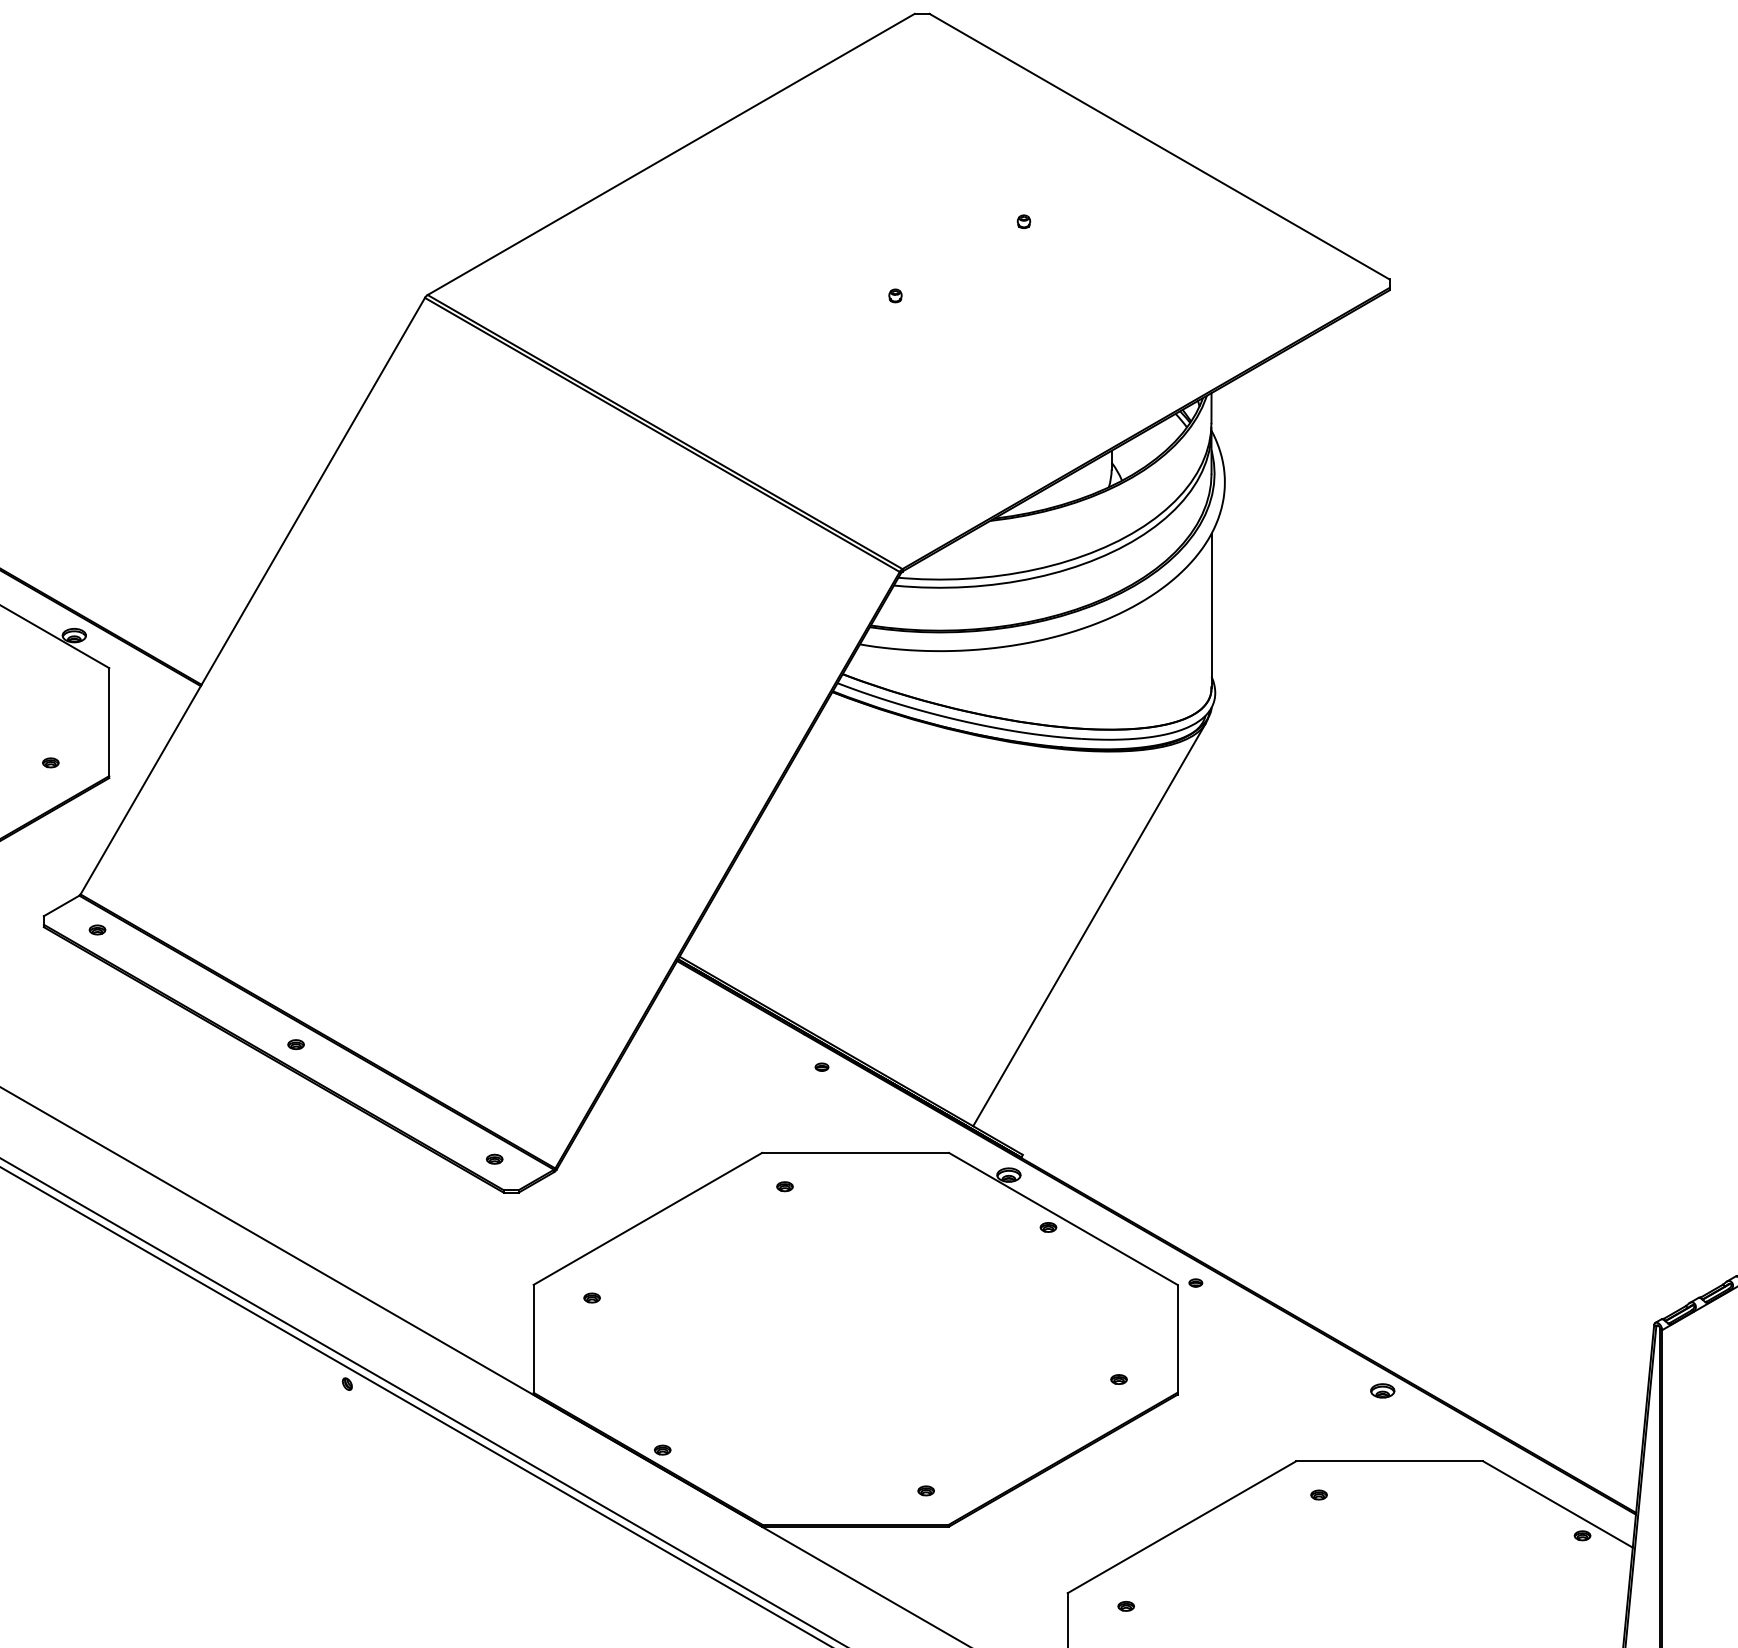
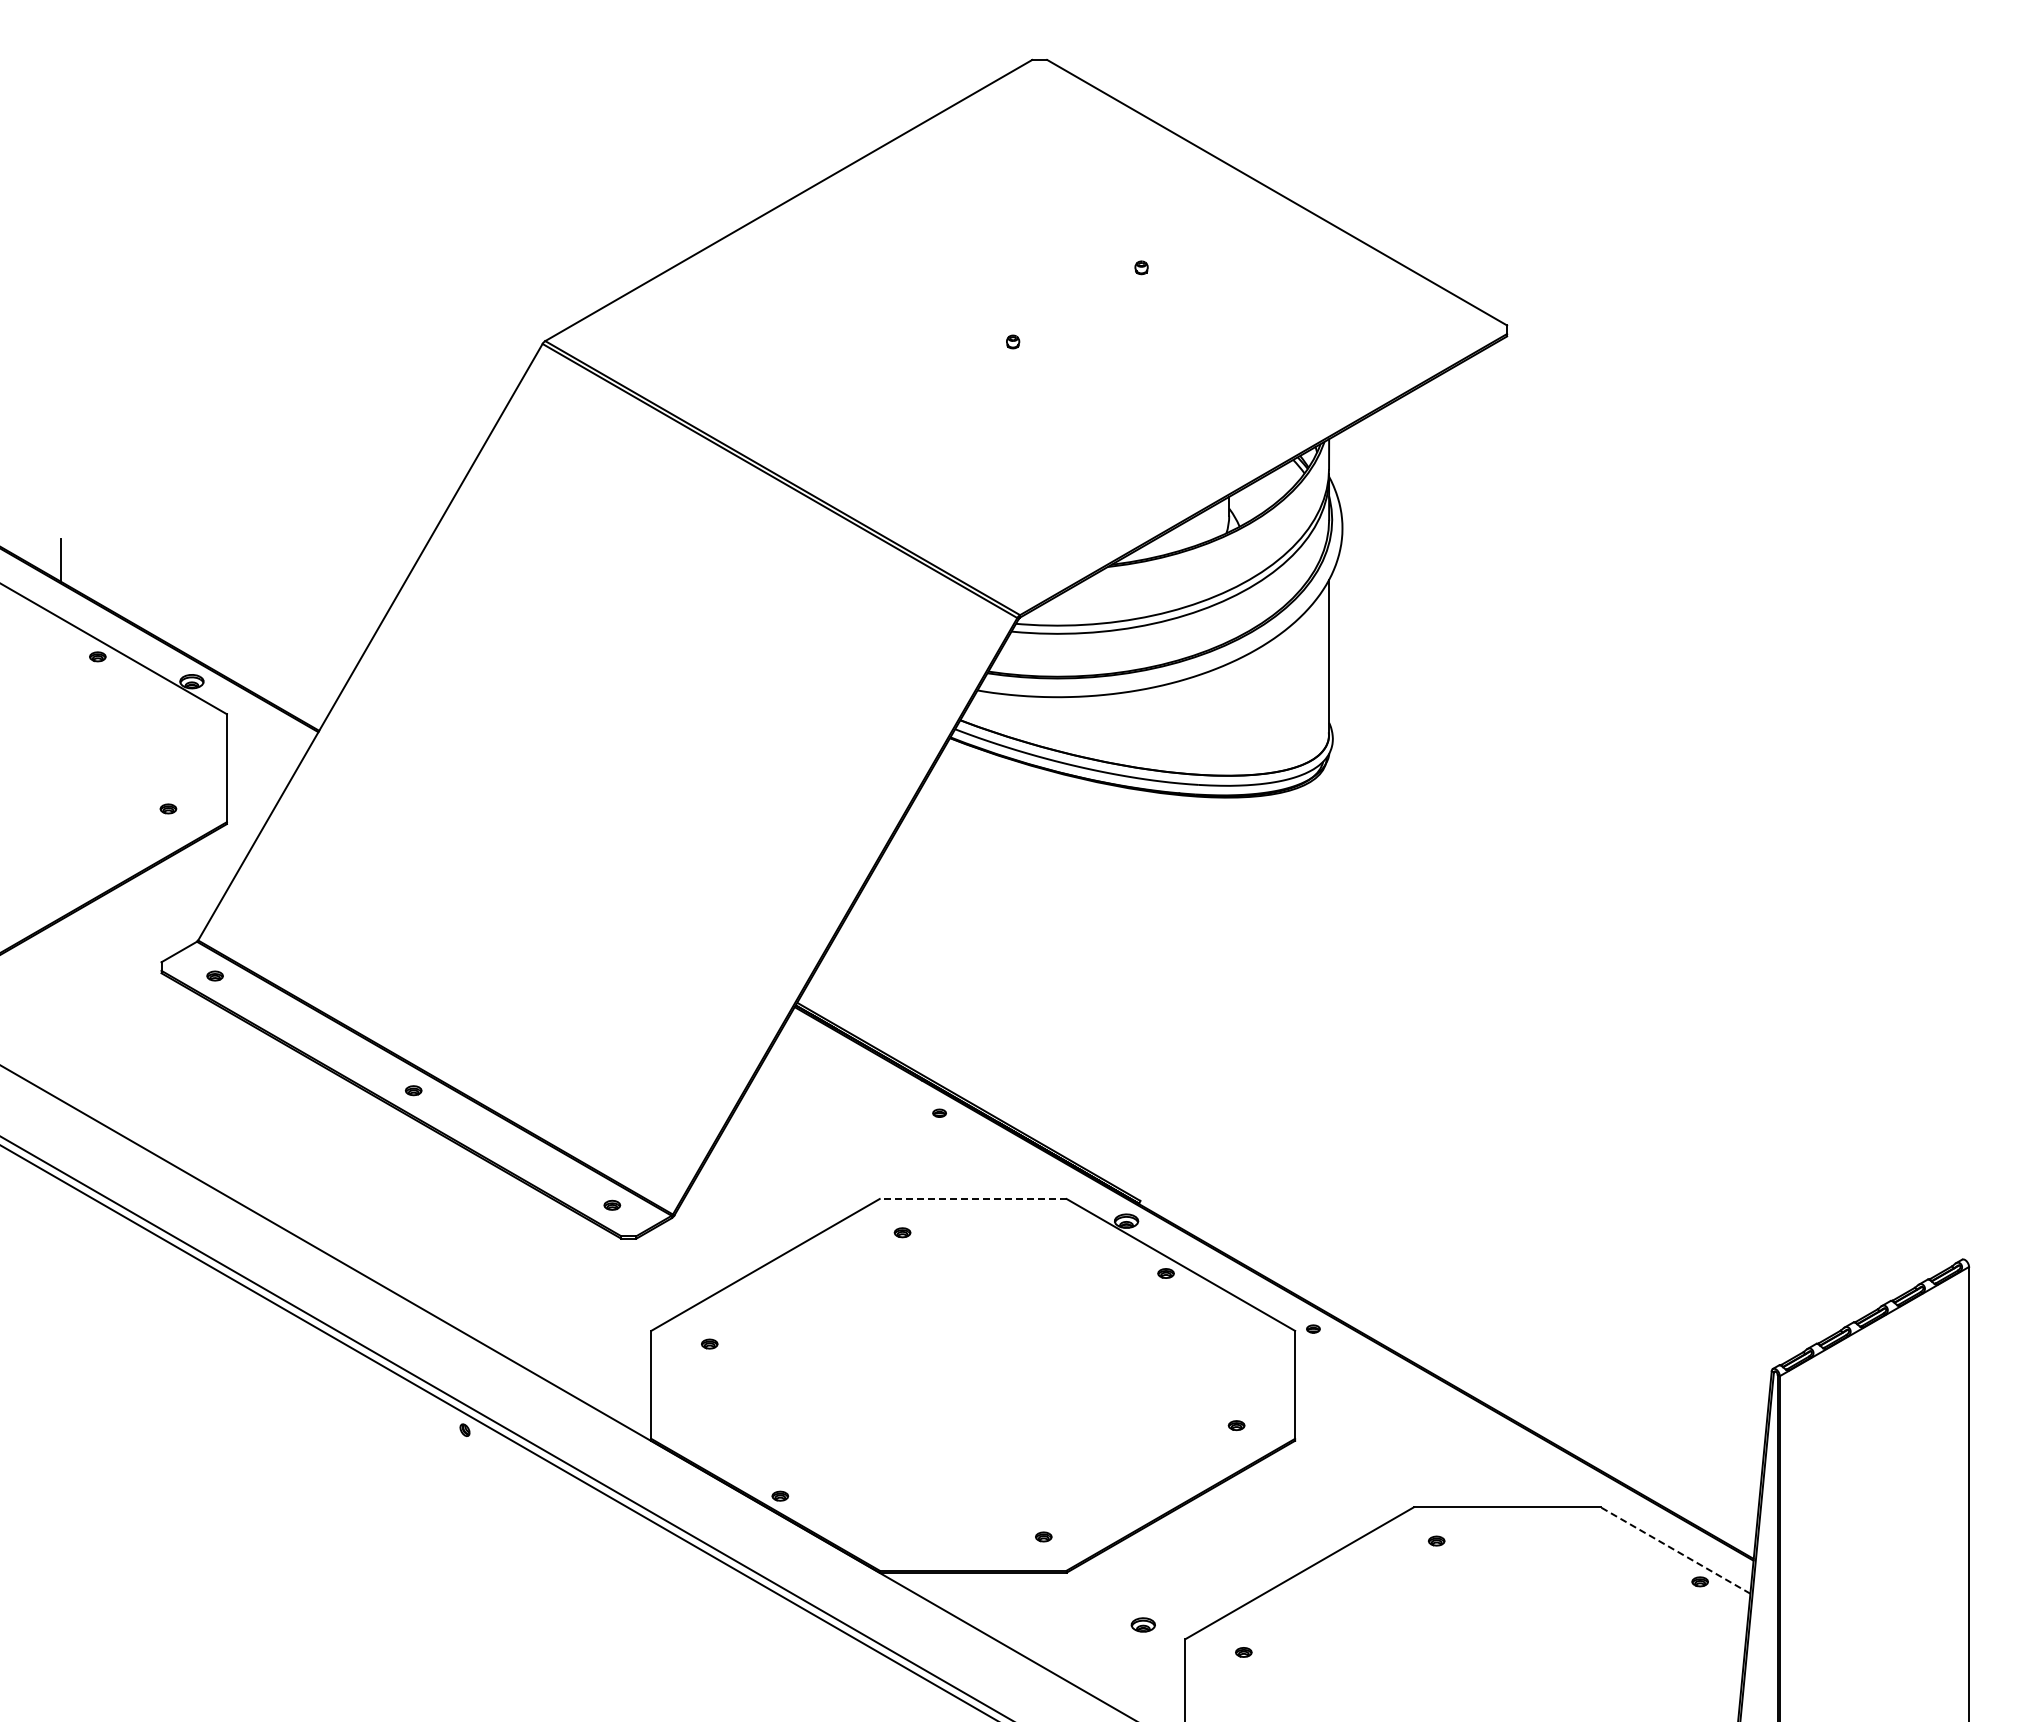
line: (1088, 924) -> (1206, 970), removed
line: (854, 1152) -> (972, 1198), solid -> dashed
part: (1381, 1390) -> (1142, 1624), moved
line: (1557, 1504) -> (1675, 1550), solid -> dashed

